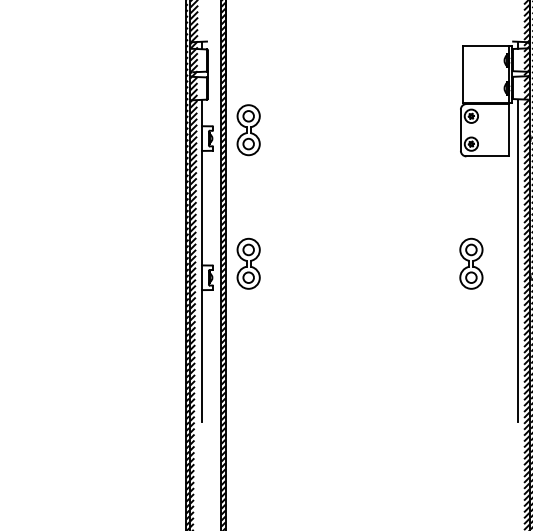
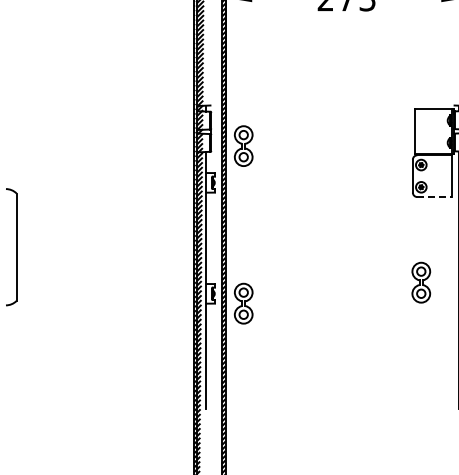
part: (248, 129) -> (243, 145), moved
line: (487, 156) -> (434, 197), solid -> dashed
part: (248, 263) -> (243, 303), moved

